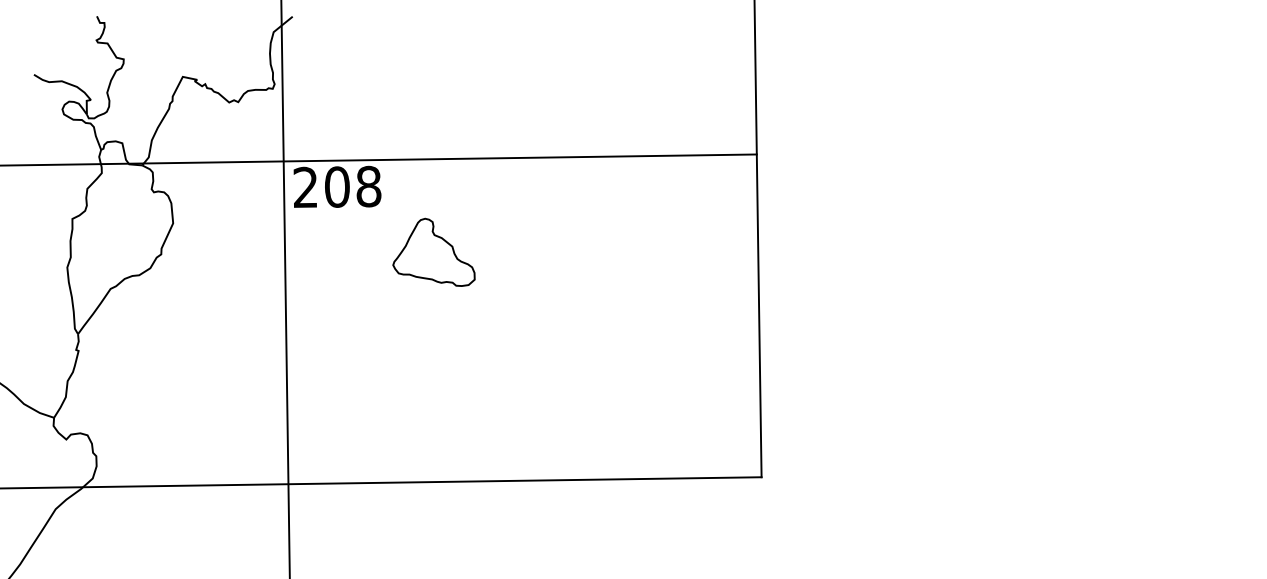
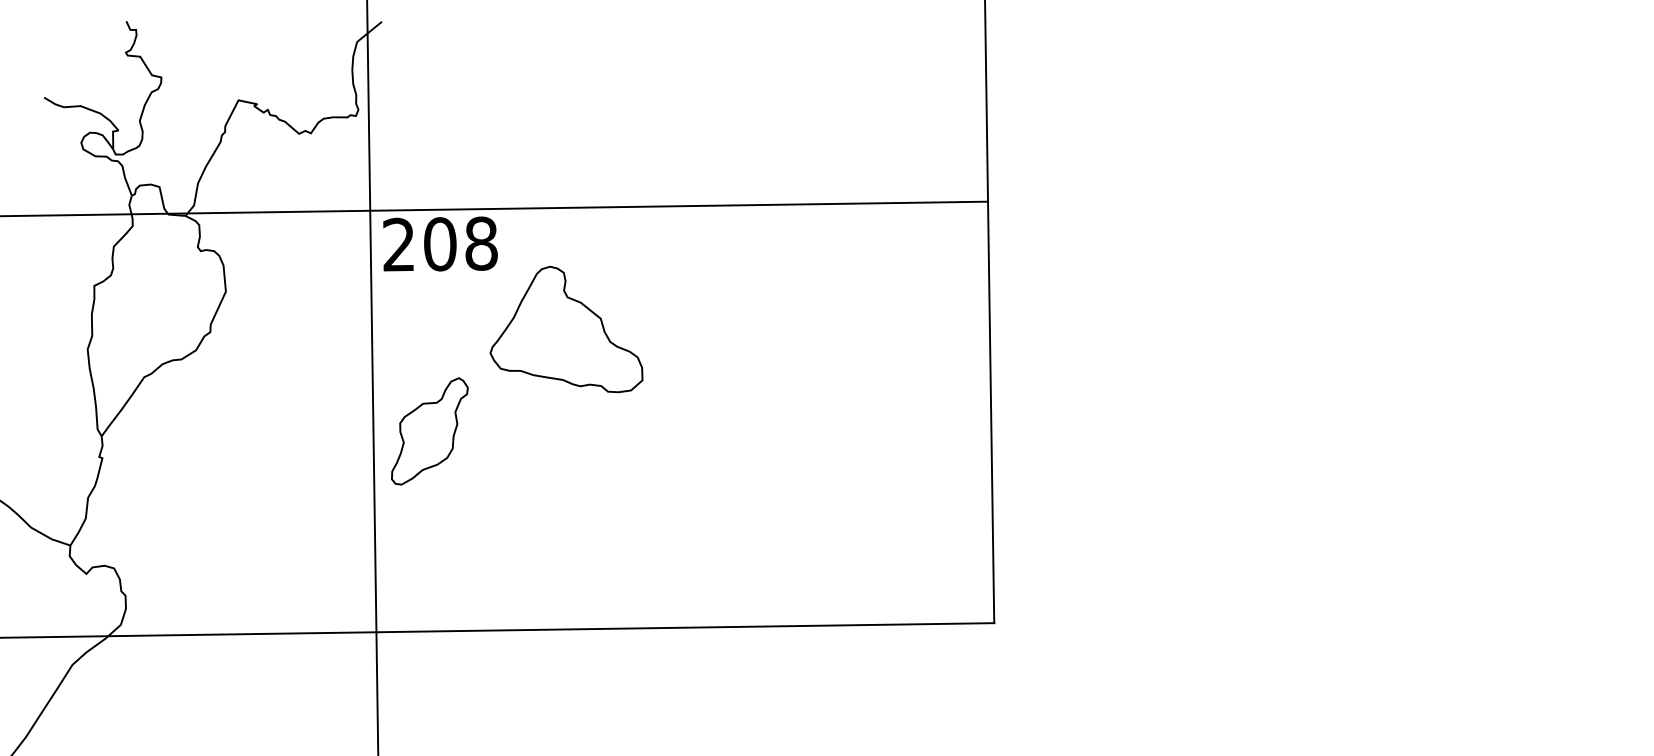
part: (433, 252) -> (565, 329), size x1.43
part: (329, 329) -> (430, 430), added

